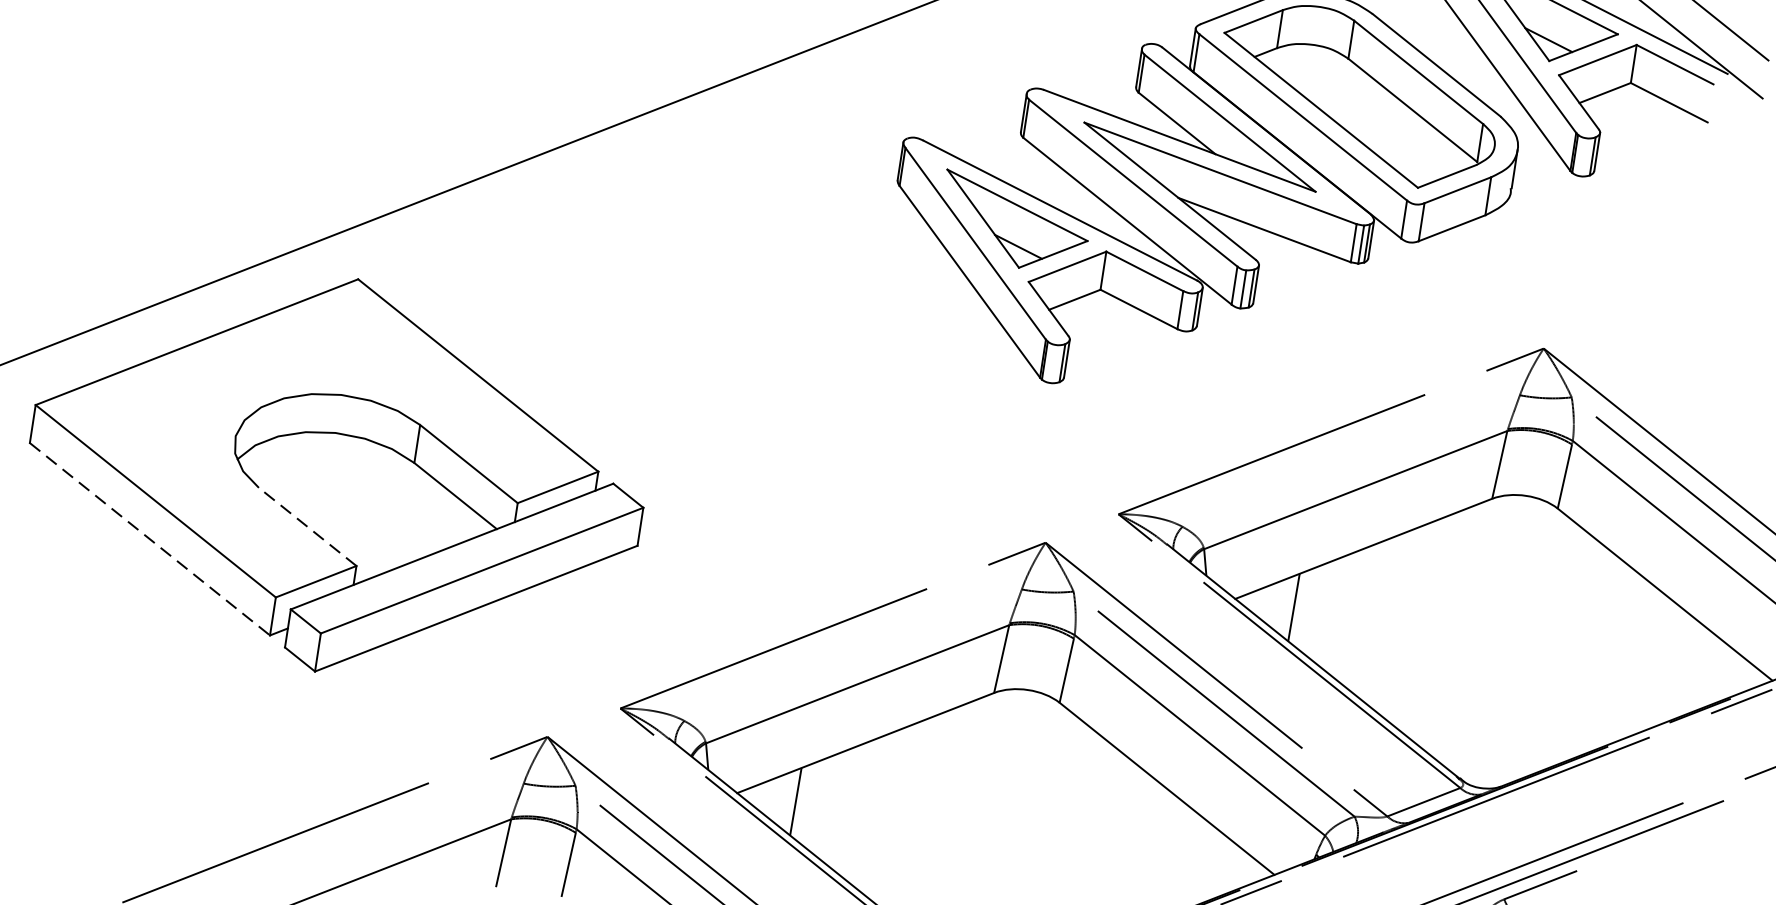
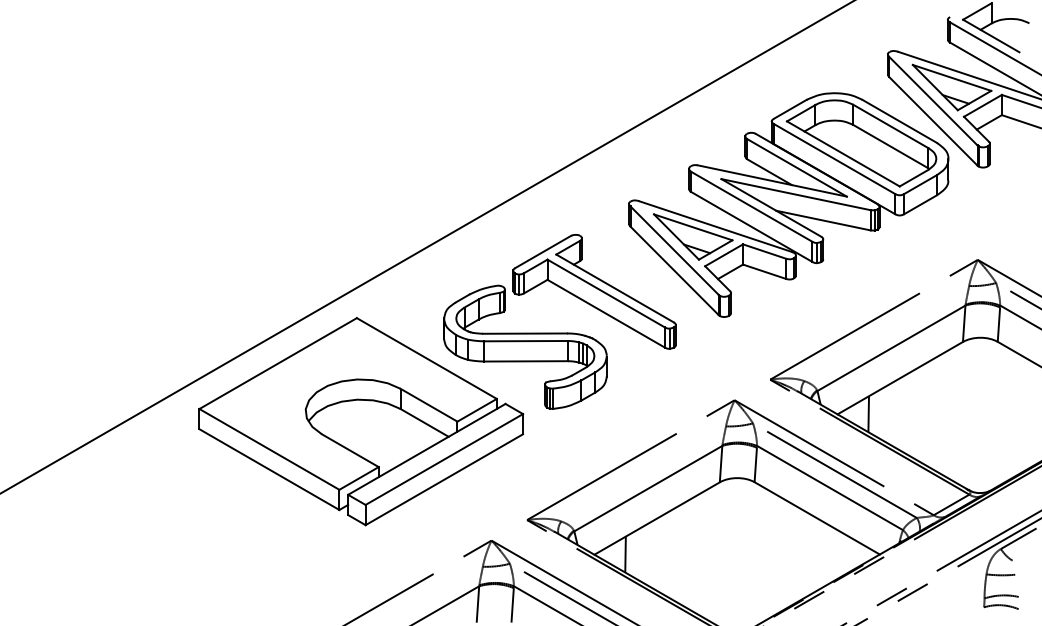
part: (735, 364) -> (559, 332), added
line: (308, 526) -> (350, 450), dashed -> solid
line: (150, 539) -> (269, 469), dashed -> solid

